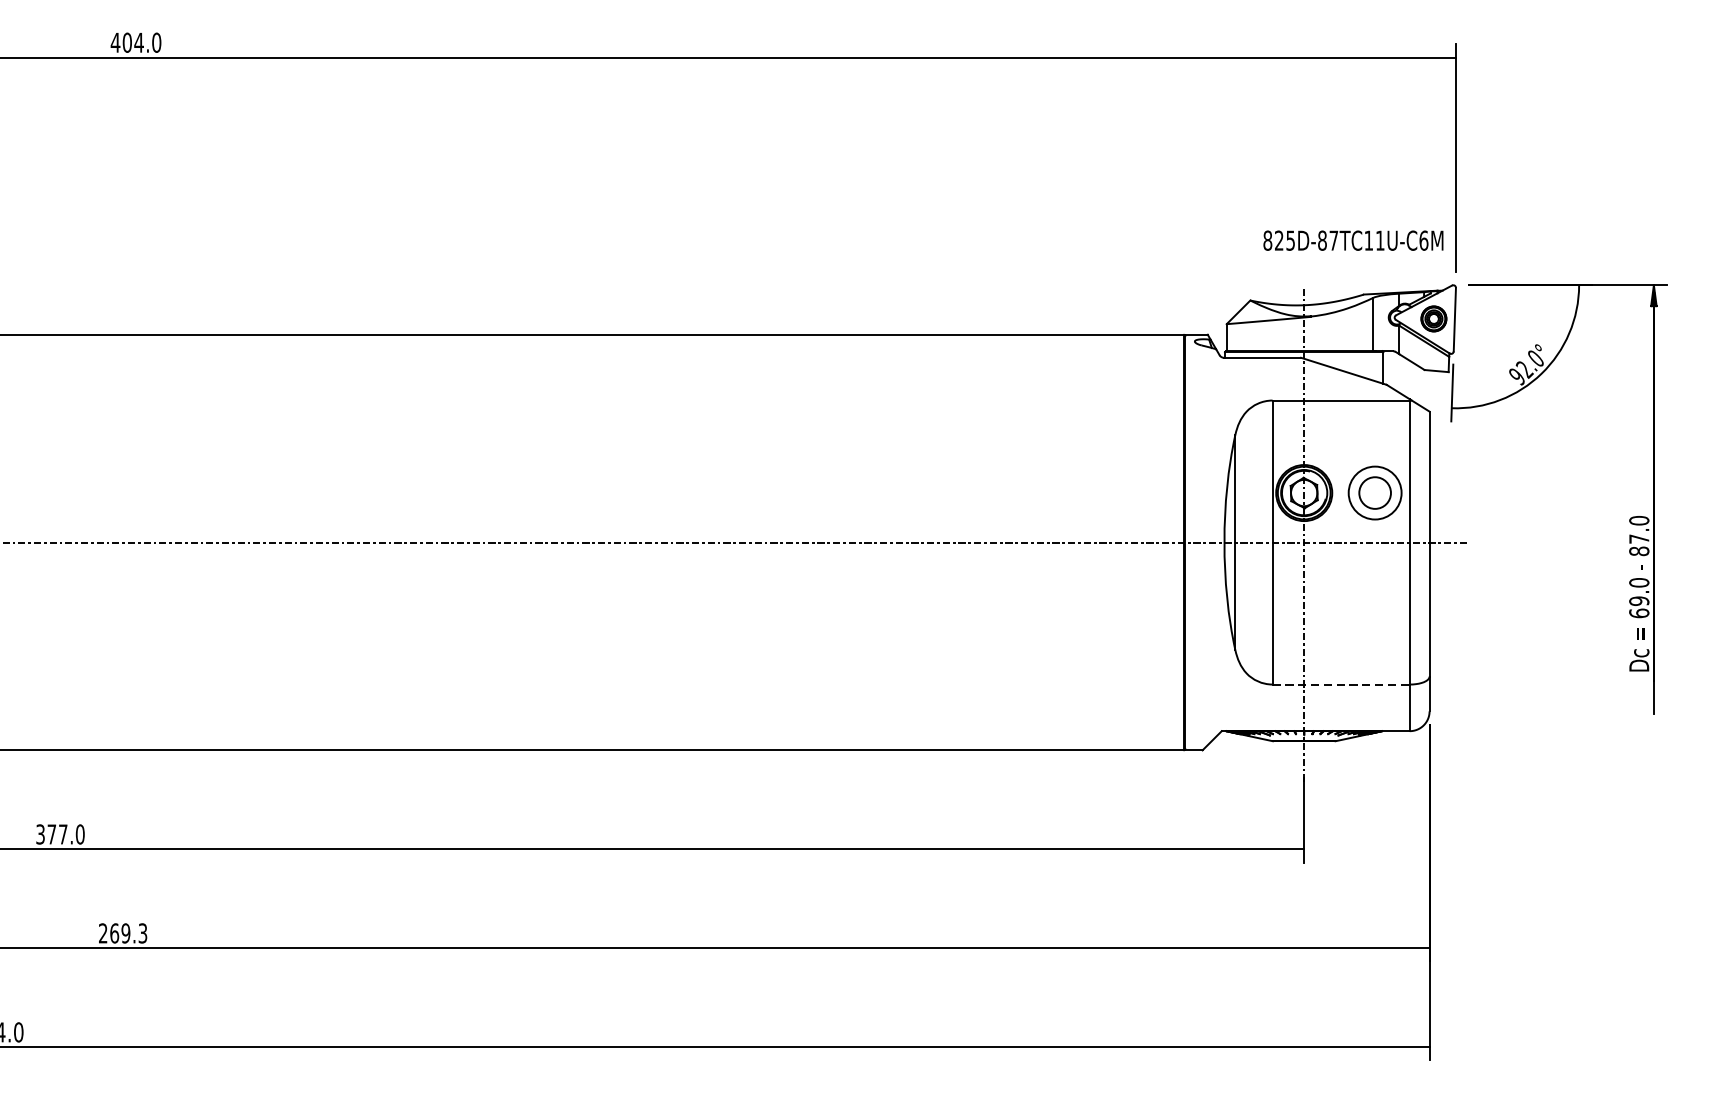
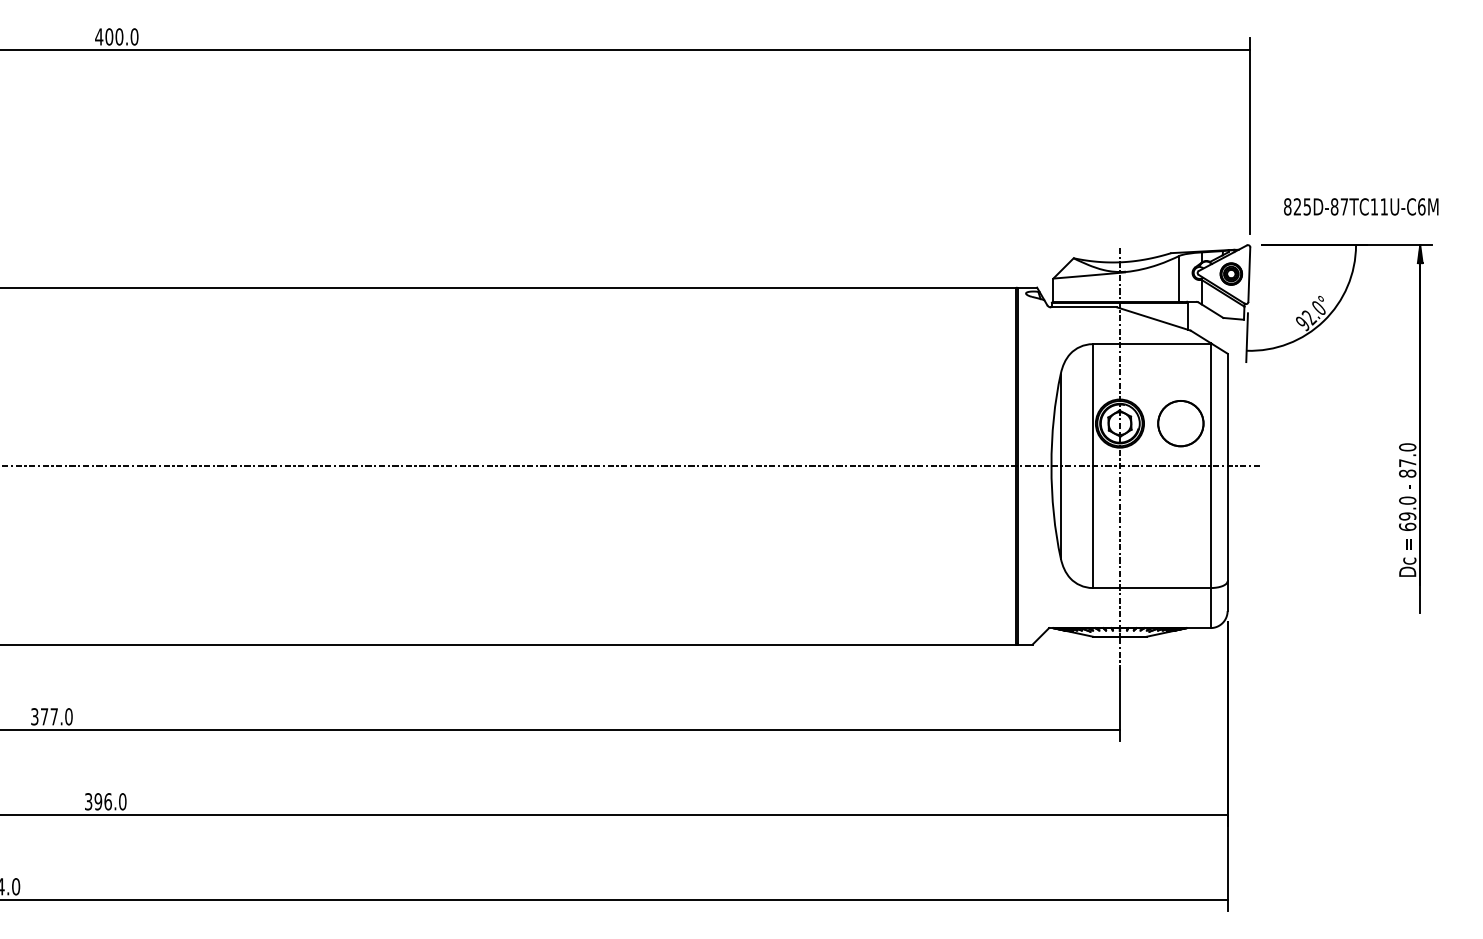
text: (139, 42) -> (119, 36), 404.0 -> 400.0
text: (1353, 240) -> (1361, 206), moved
circle: (1374, 492) -> (1180, 423), size x1.67
line: (1340, 685) -> (1151, 588), dashed -> solid
text: (122, 933) -> (105, 801), 269.3 -> 396.0

